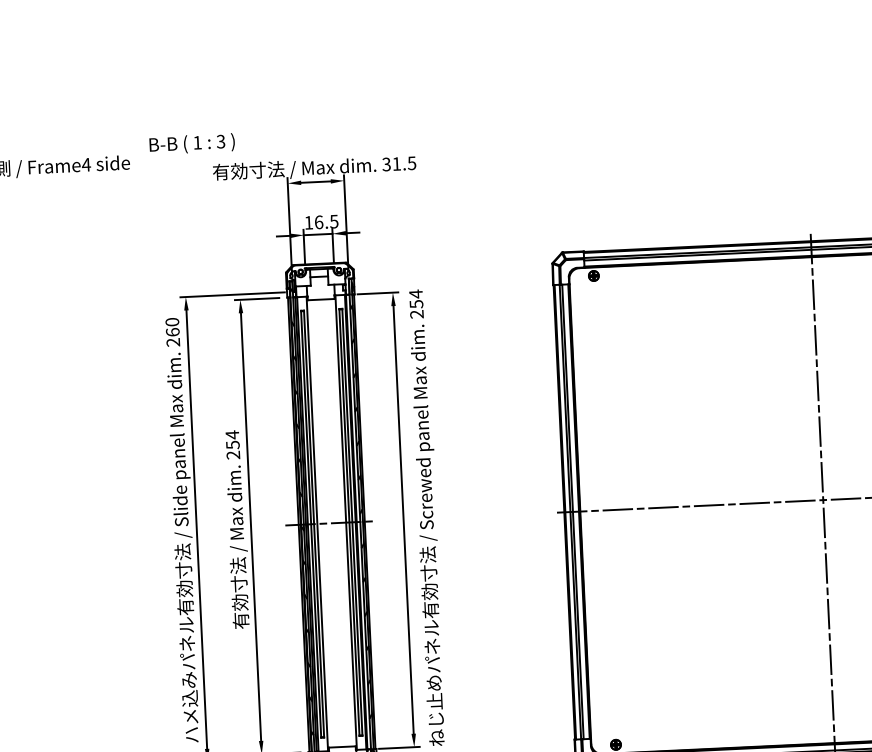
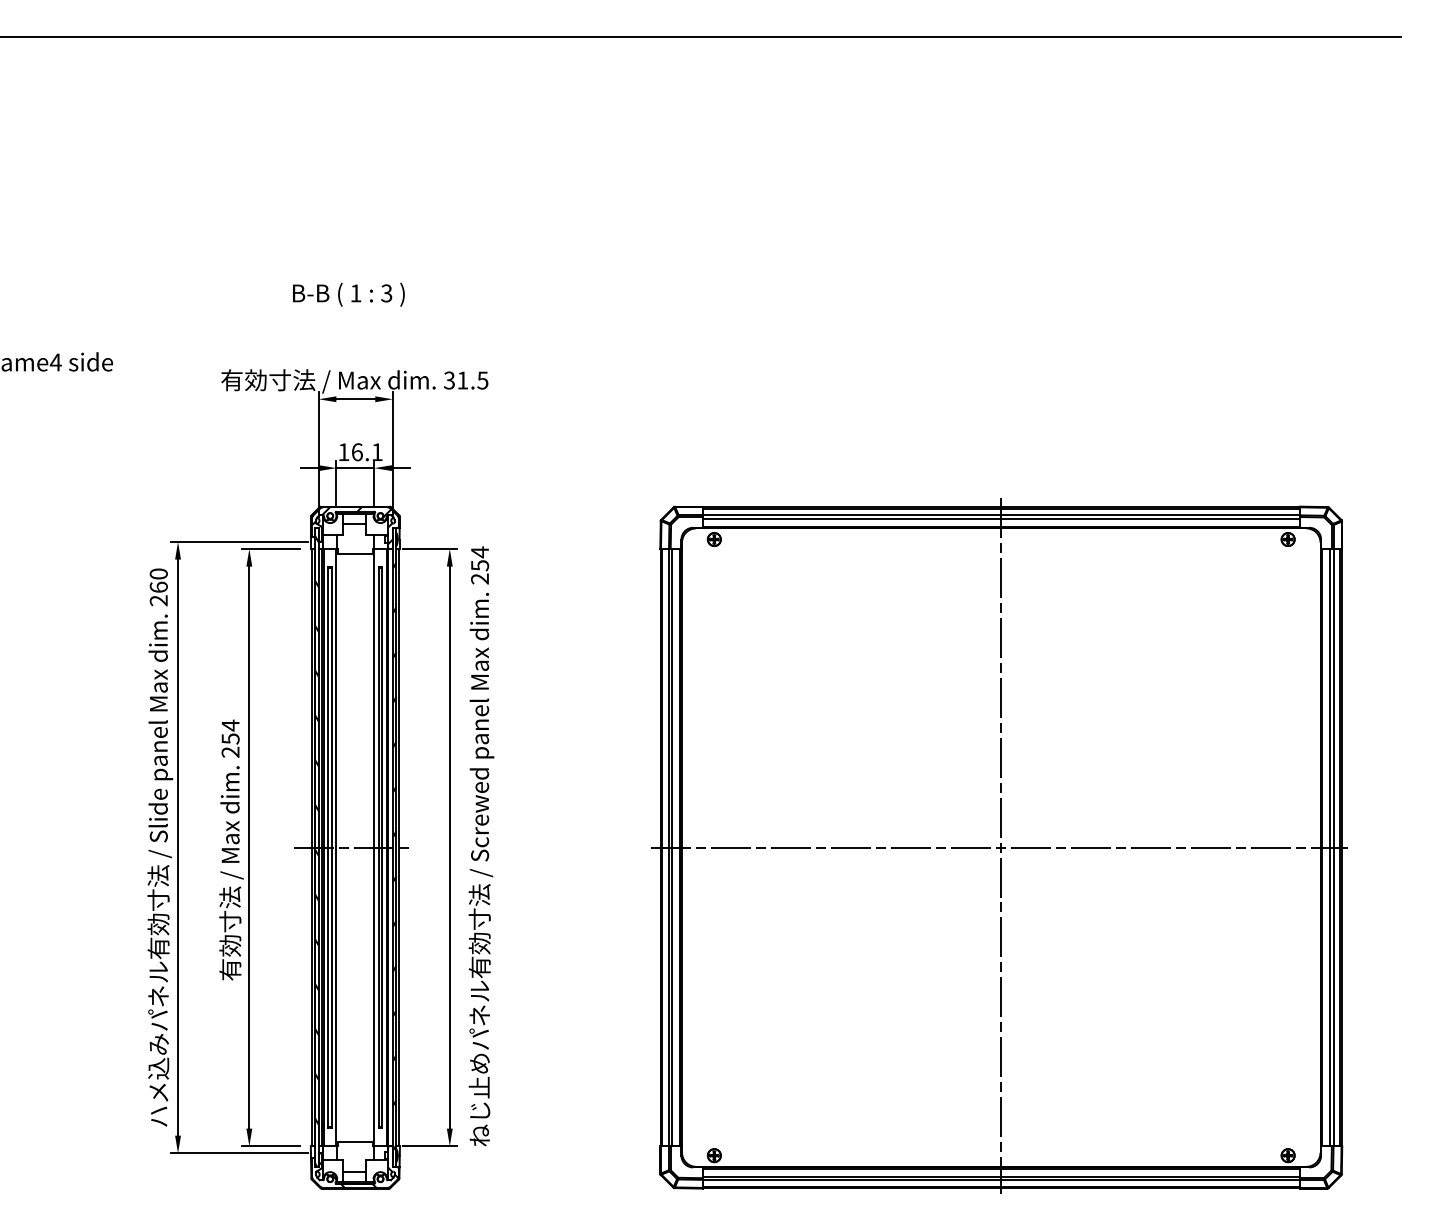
text: (191, 143) -> (348, 294), moved
text: (333, 221) -> (376, 452), 16.5 -> 16.1
hatch: (318, 278) -> (352, 525), added

